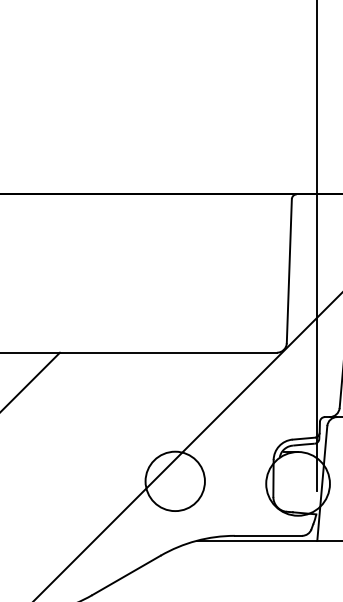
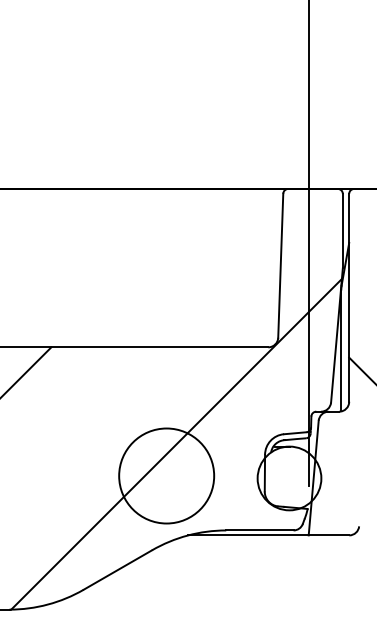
circle: (175, 480) -> (166, 475), size x1.6

